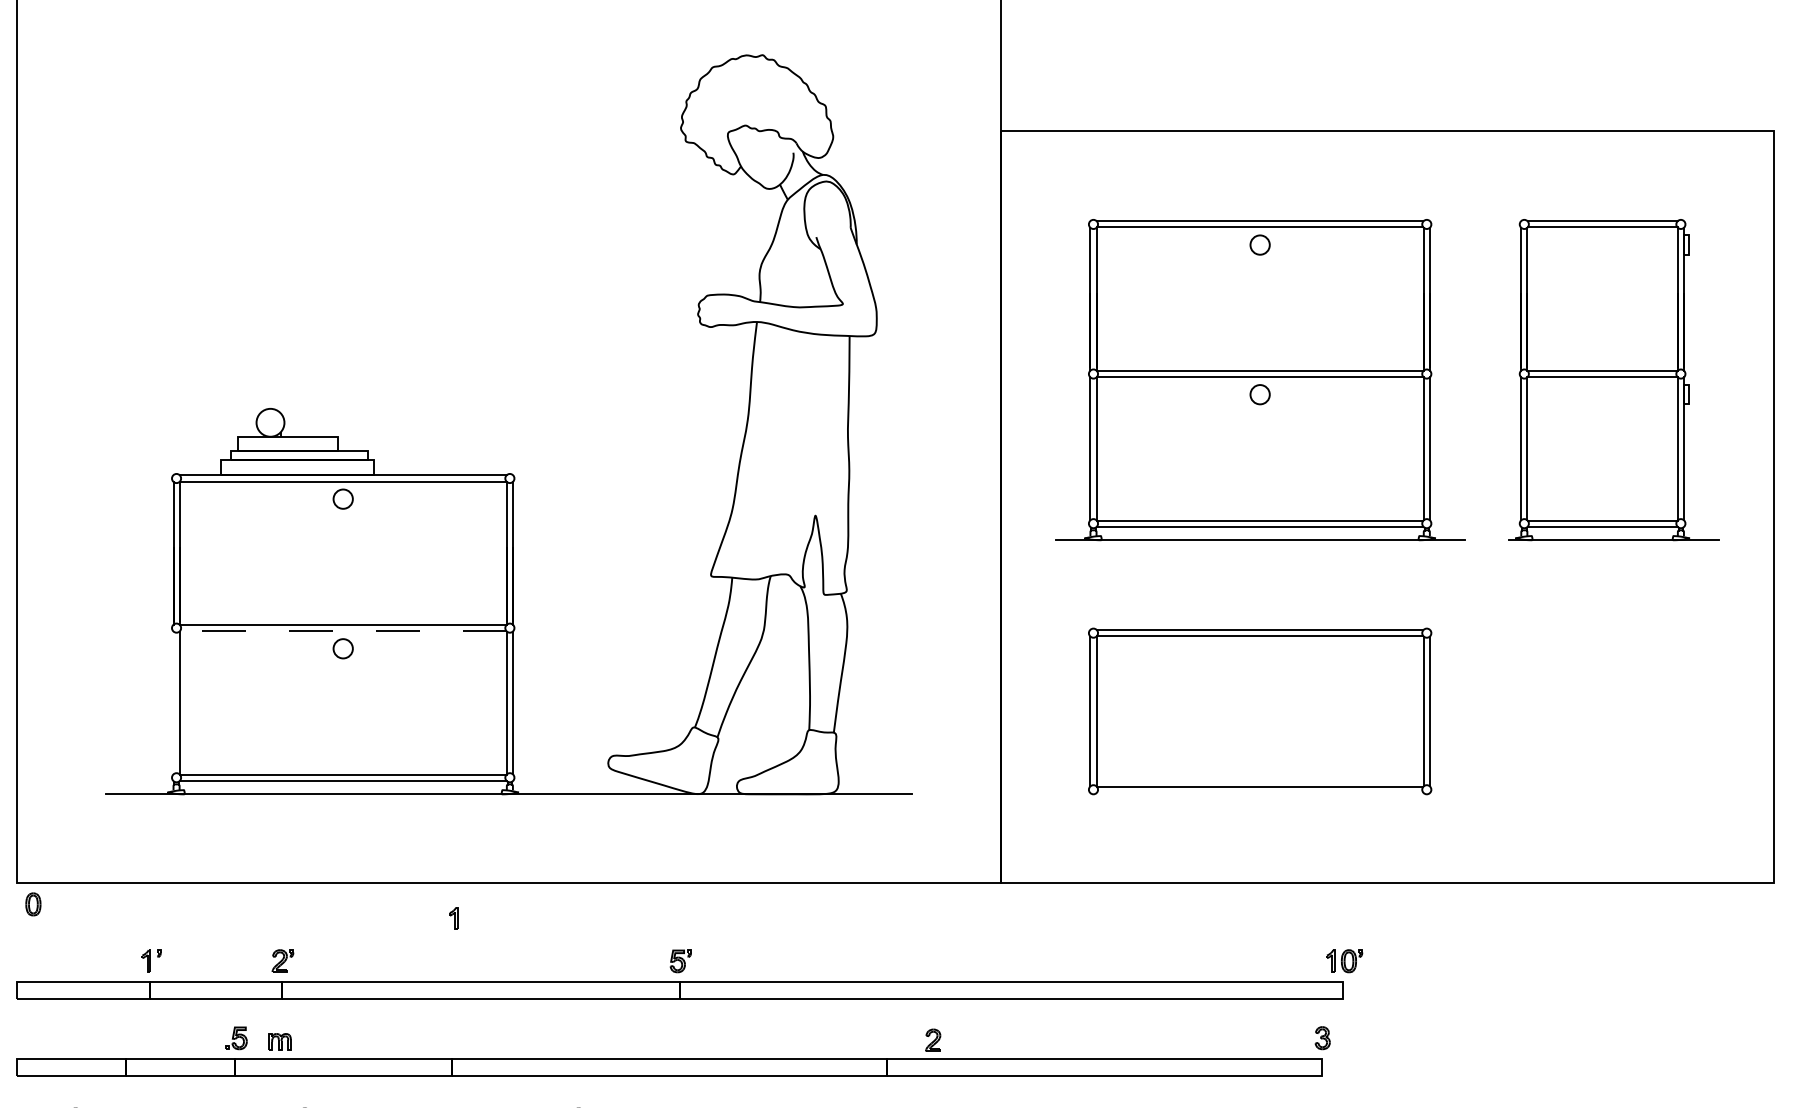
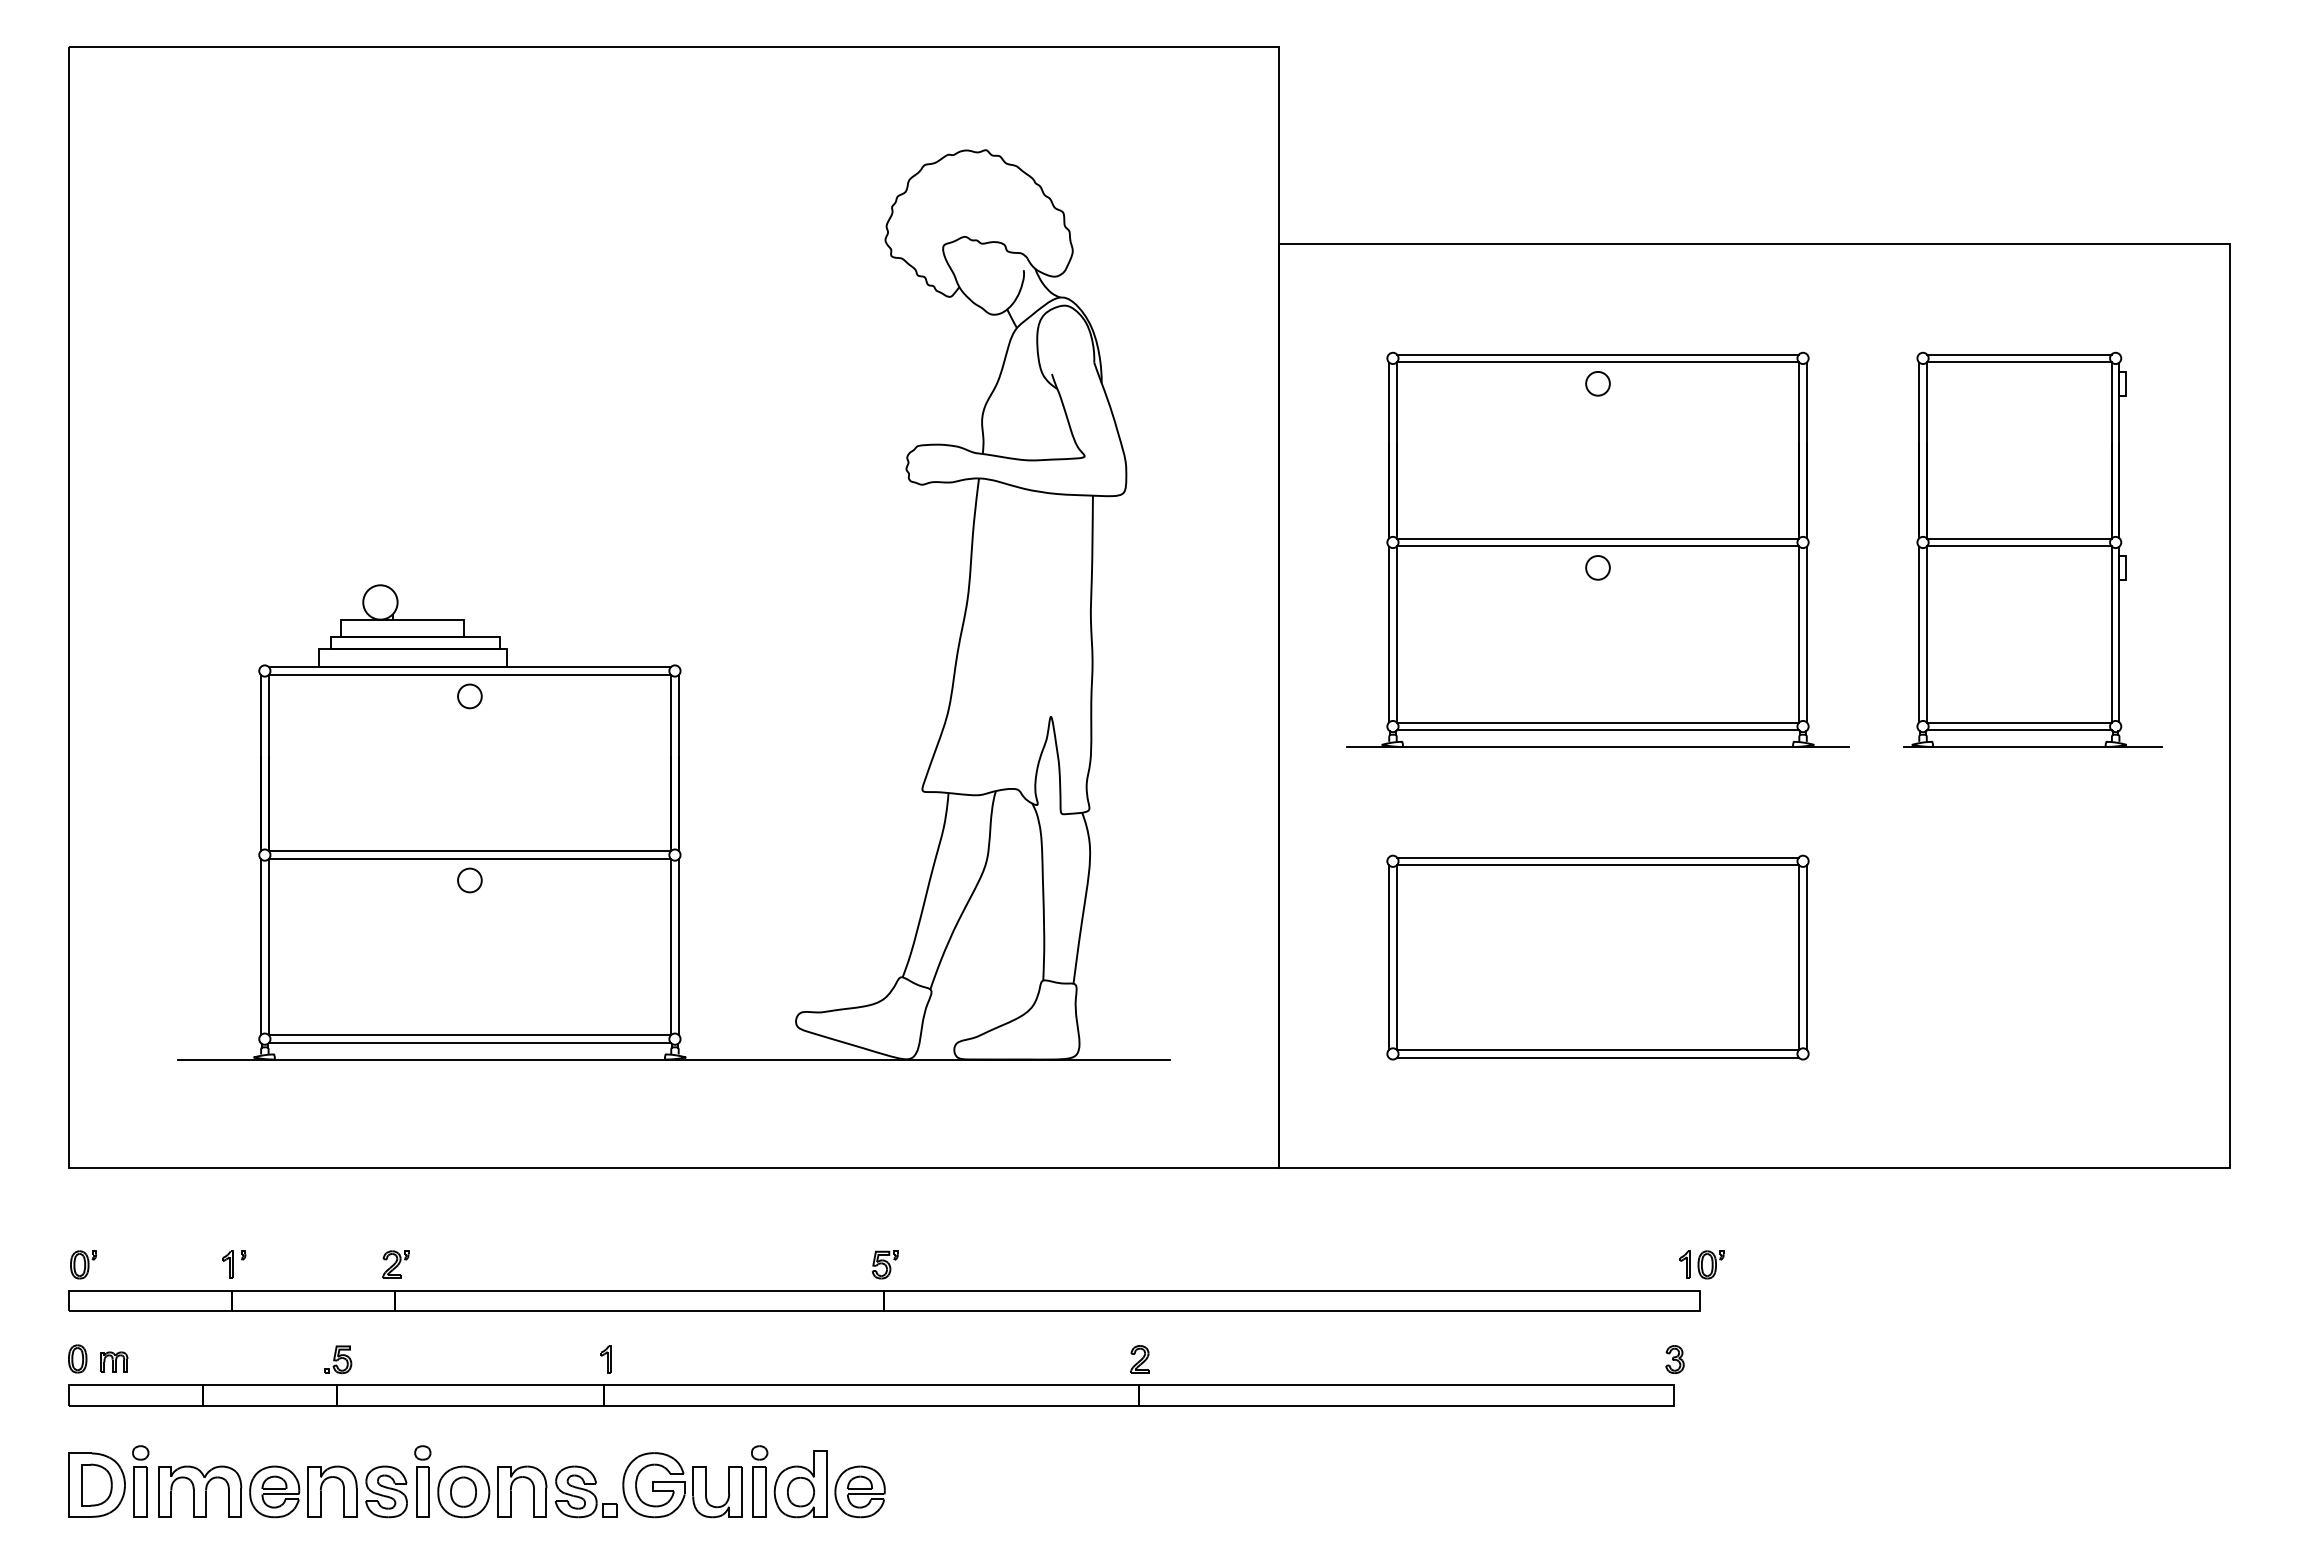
line: (342, 630) -> (469, 858), dashed -> solid
line: (173, 702) -> (261, 946), added
line: (1259, 792) -> (1597, 1057), added
part: (33, 904) -> (77, 1358), moved
part: (453, 918) -> (605, 1359), moved
part: (29, 960) -> (83, 1264), added
part: (932, 1040) -> (1139, 1359), moved
part: (280, 1041) -> (114, 1361), moved

